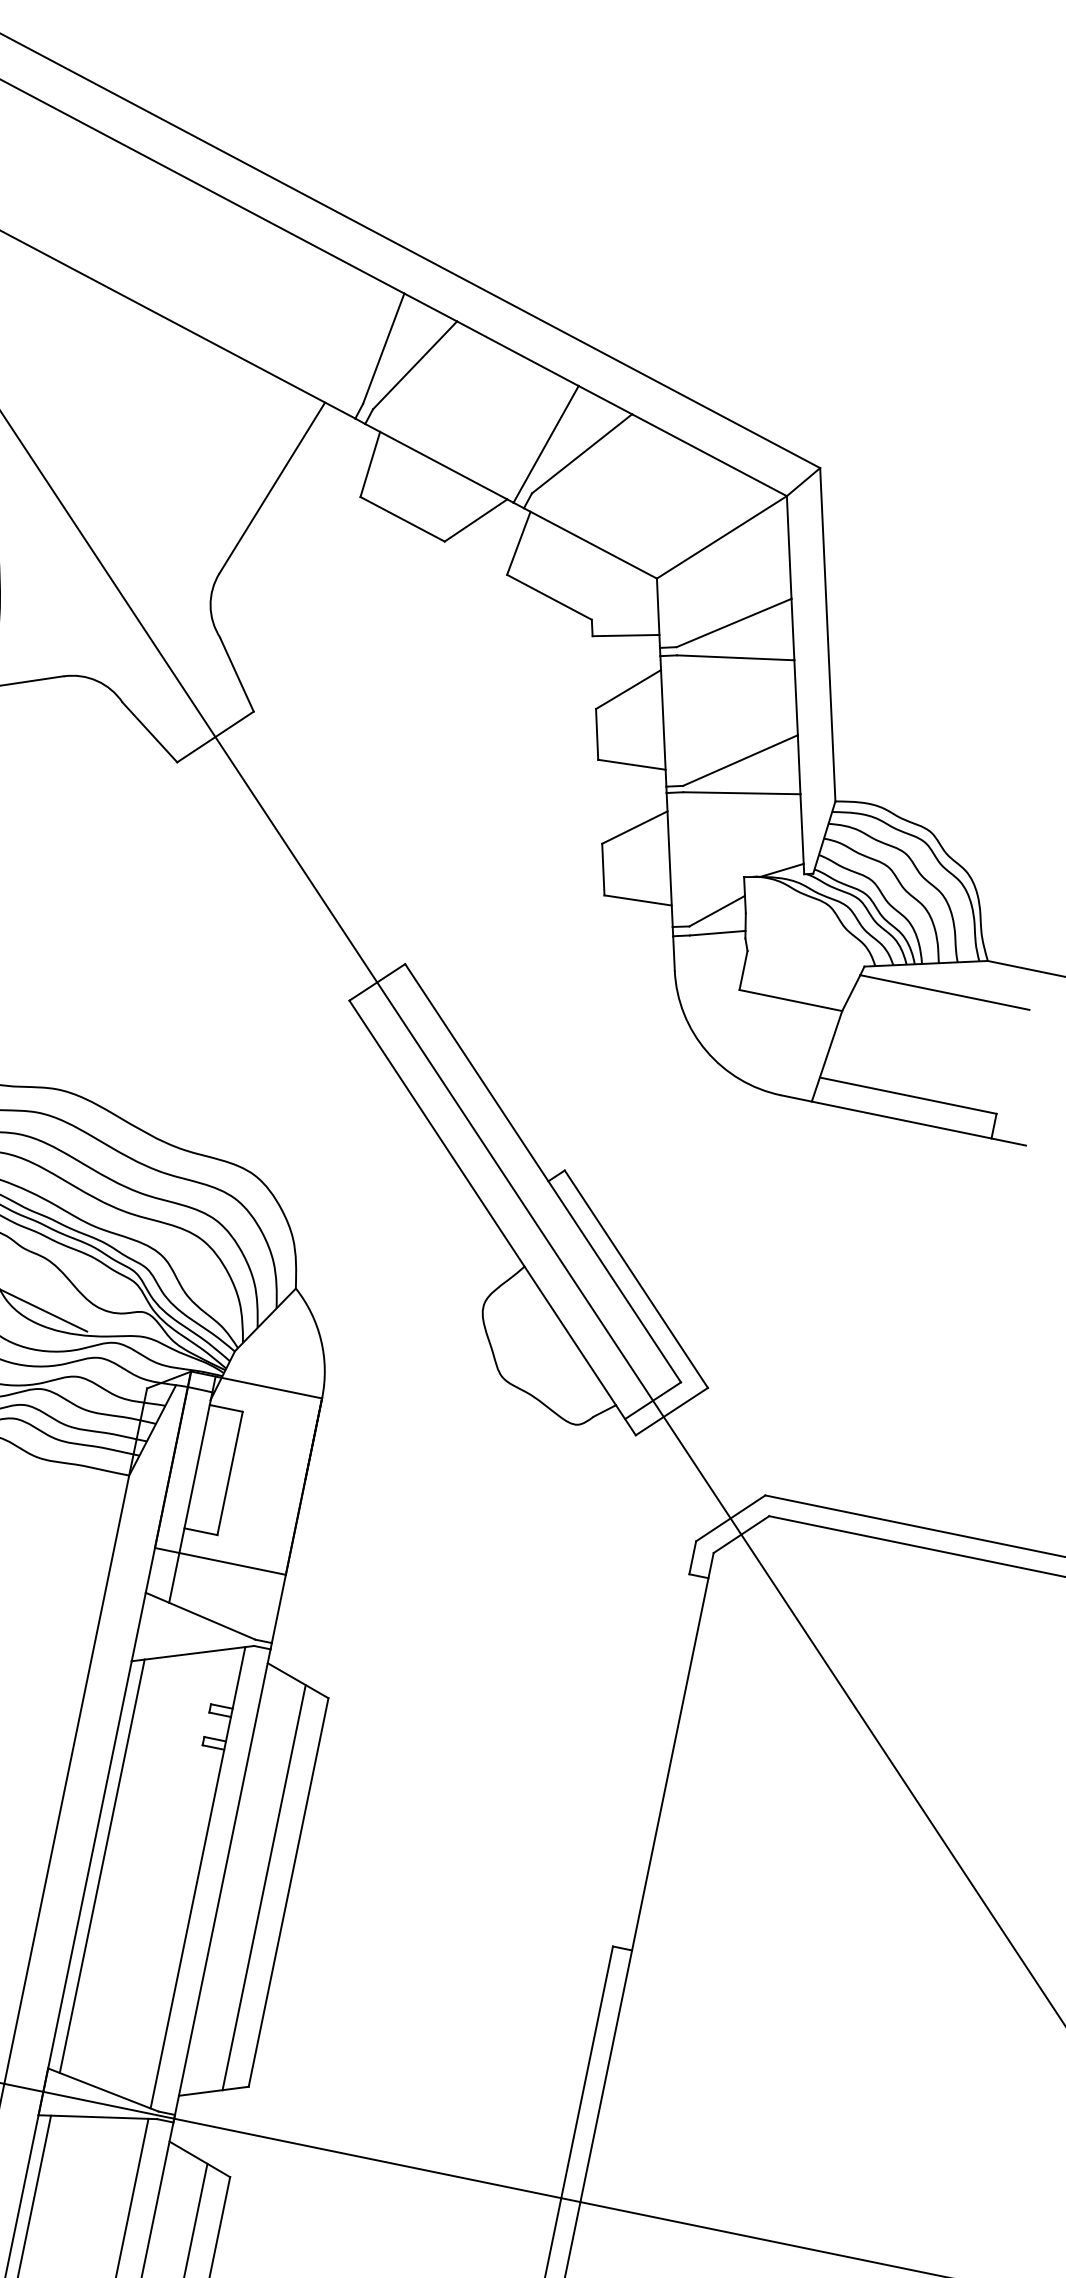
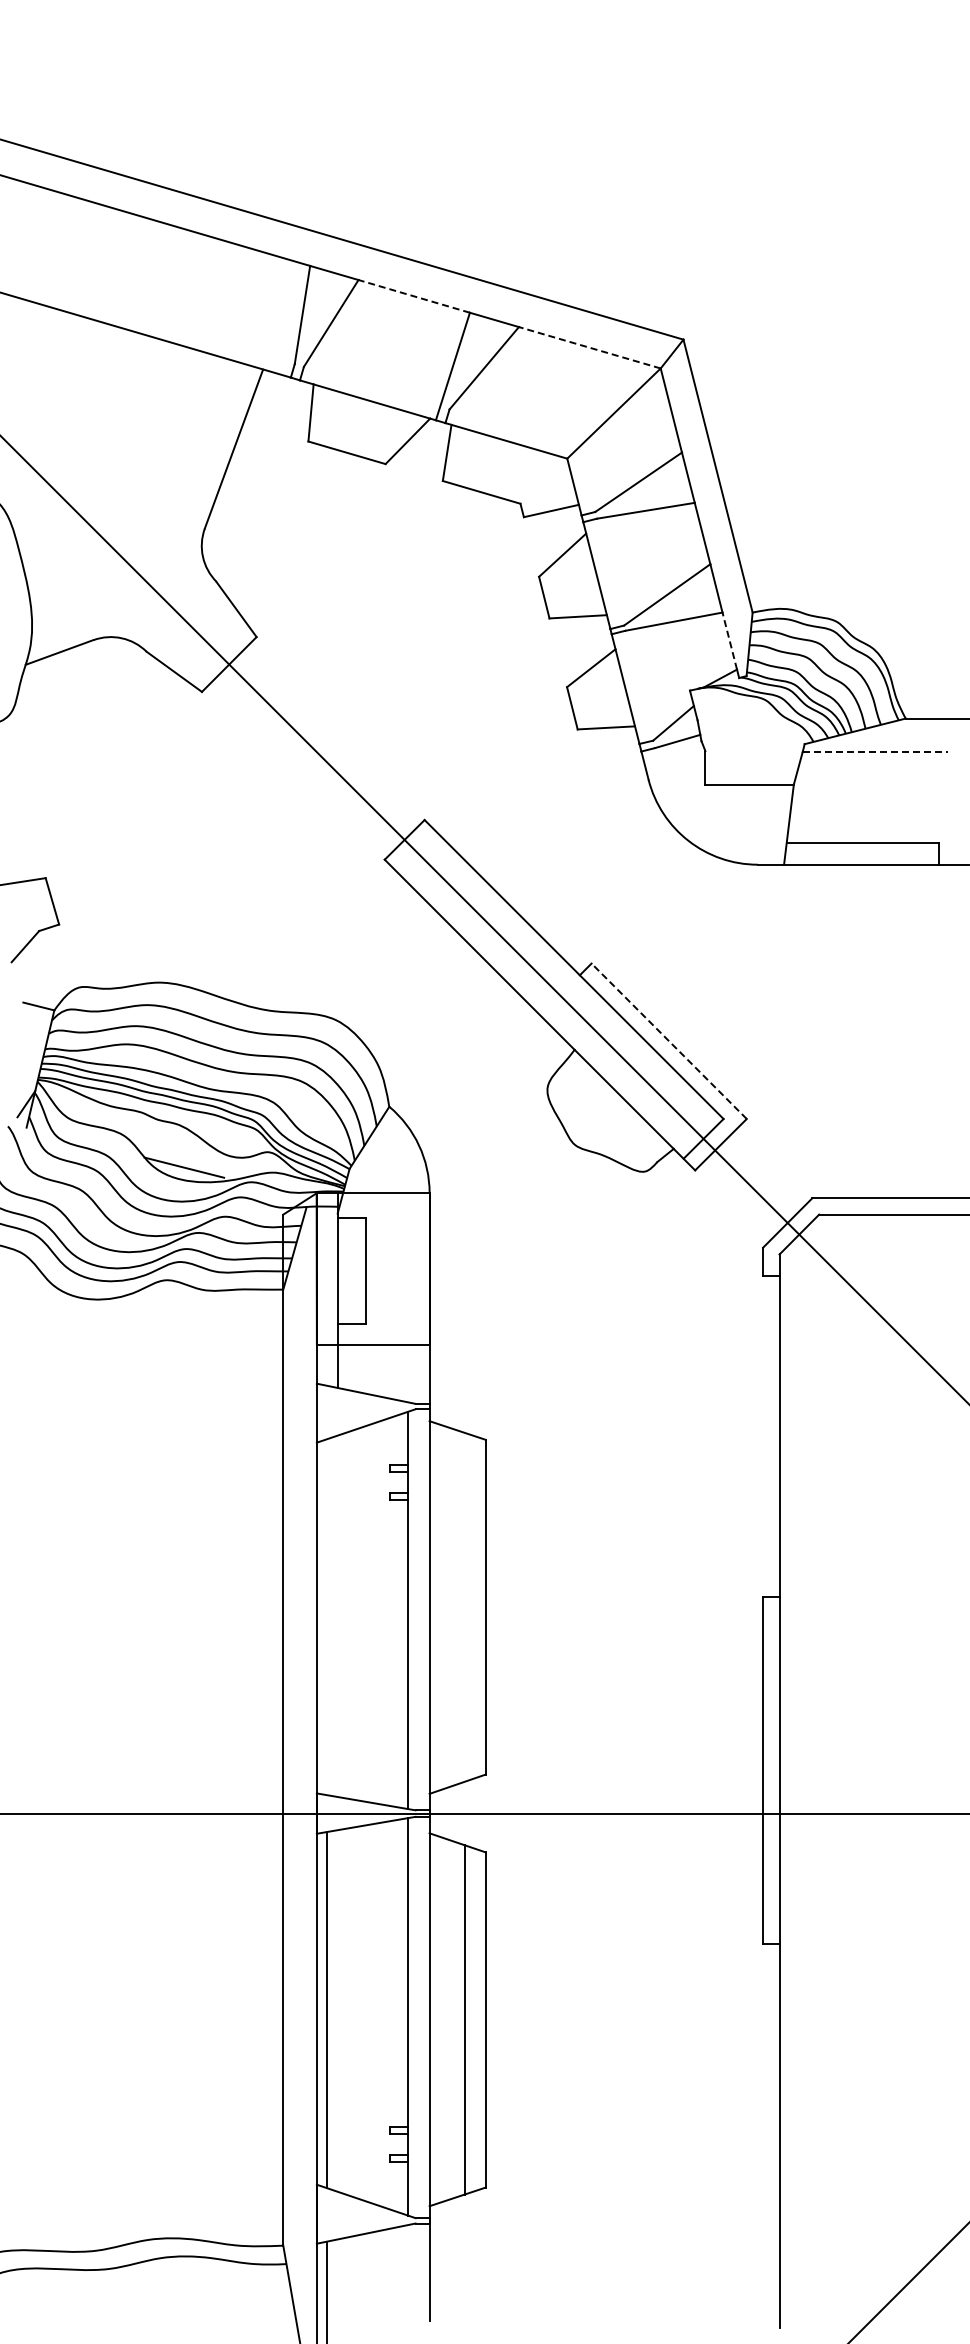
line: (517, 353) -> (413, 296), solid -> dashed
line: (709, 454) -> (589, 347), solid -> dashed
line: (801, 828) -> (729, 640), solid -> dashed
line: (944, 991) -> (875, 751), solid -> dashed
line: (636, 1279) -> (669, 1041), solid -> dashed
line: (102, 1865) -> (327, 1616), removed
line: (264, 1886) -> (464, 1606), removed

